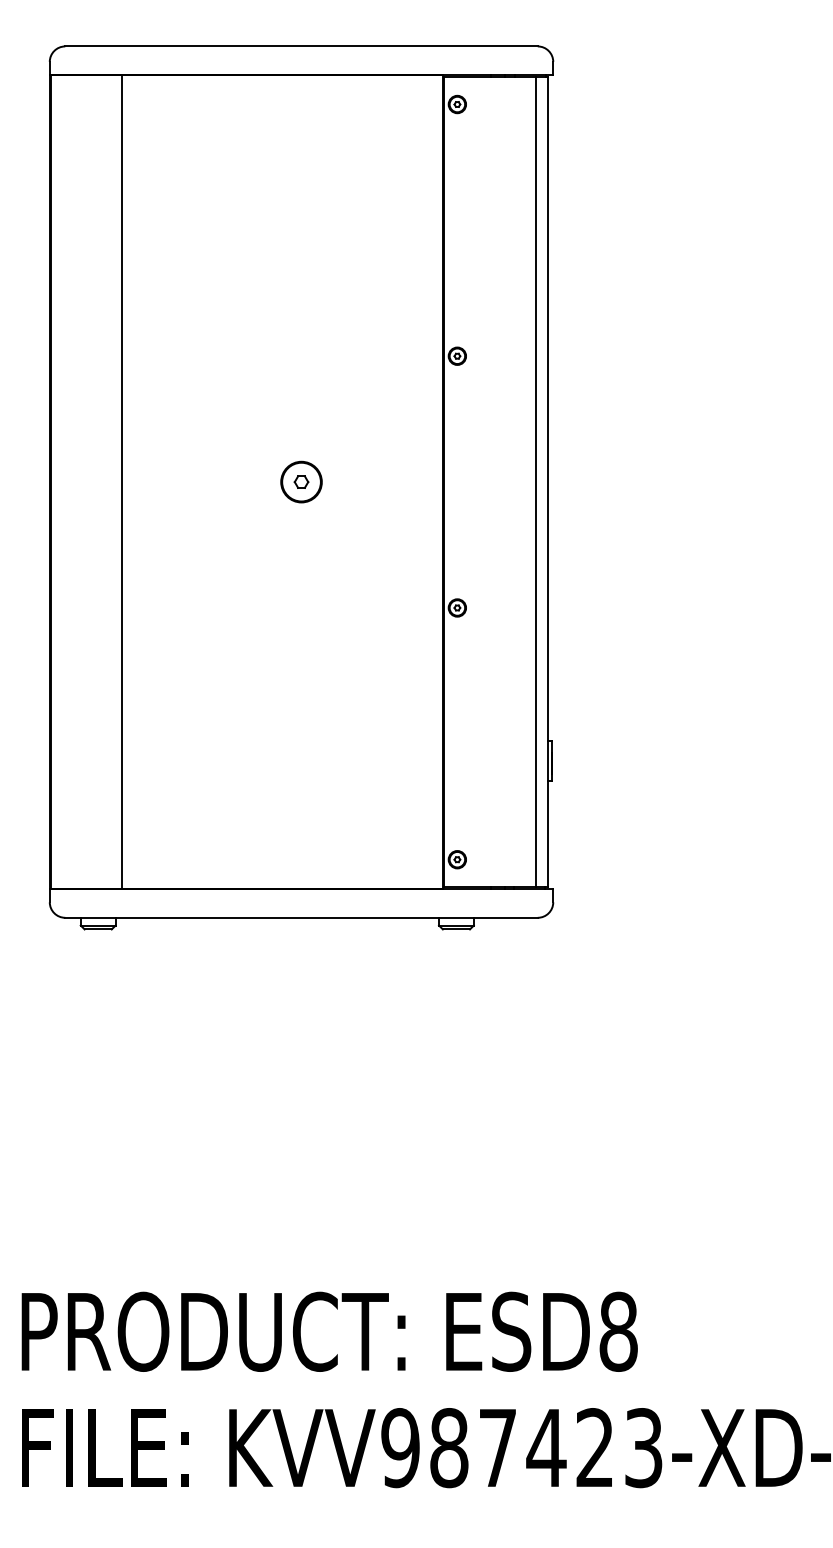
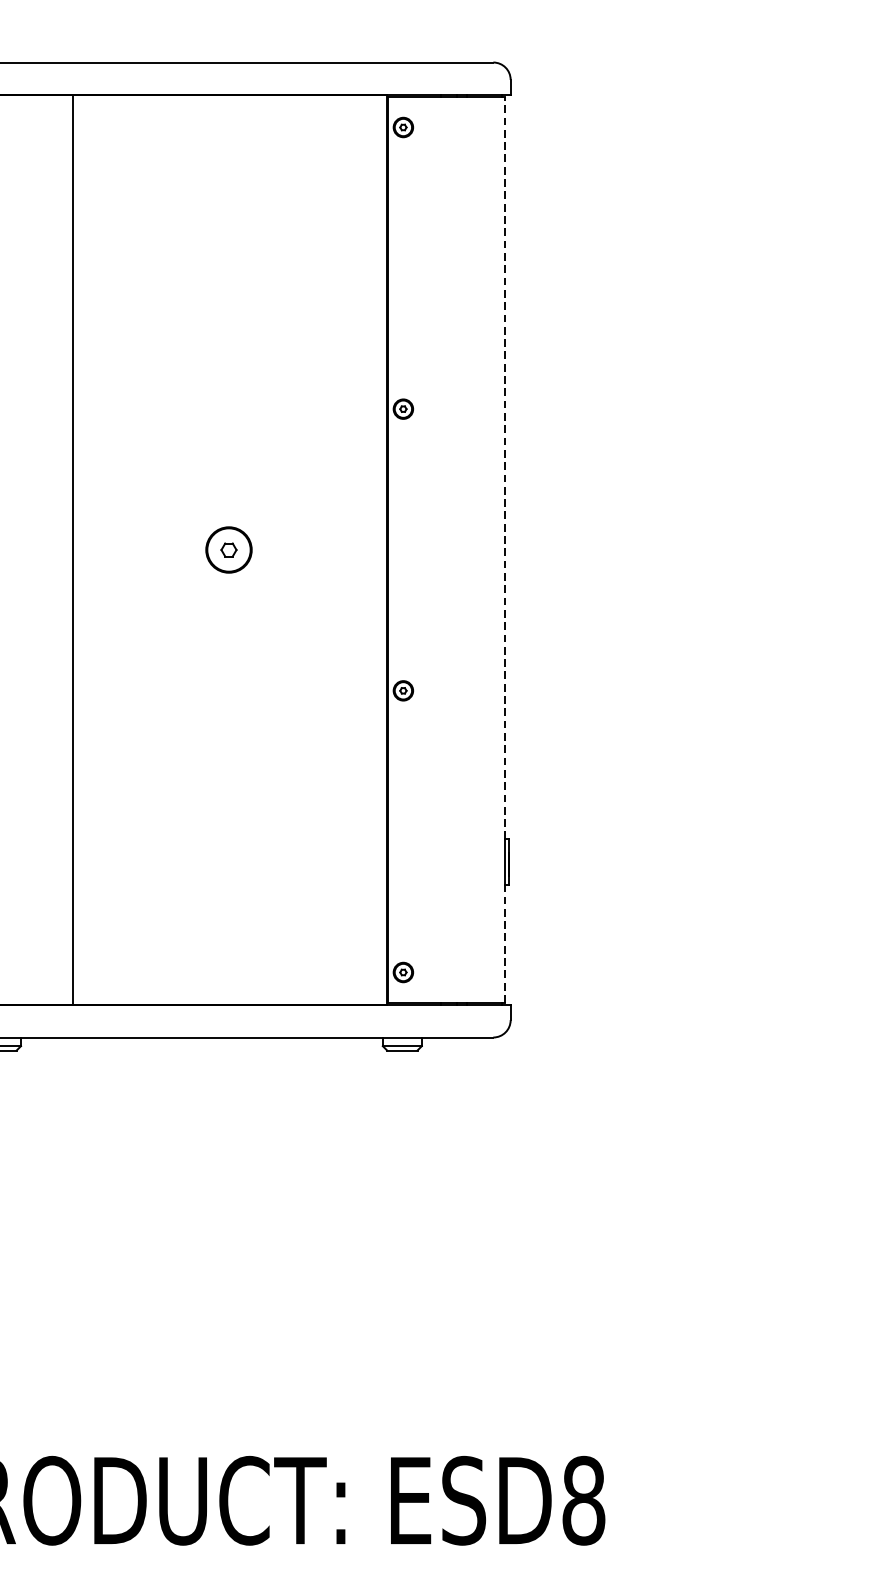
line: (548, 409) -> (505, 468), solid -> dashed
line: (121, 481) -> (72, 549), moved
line: (535, 481) -> (490, 549), removed
line: (548, 834) -> (505, 944), solid -> dashed

